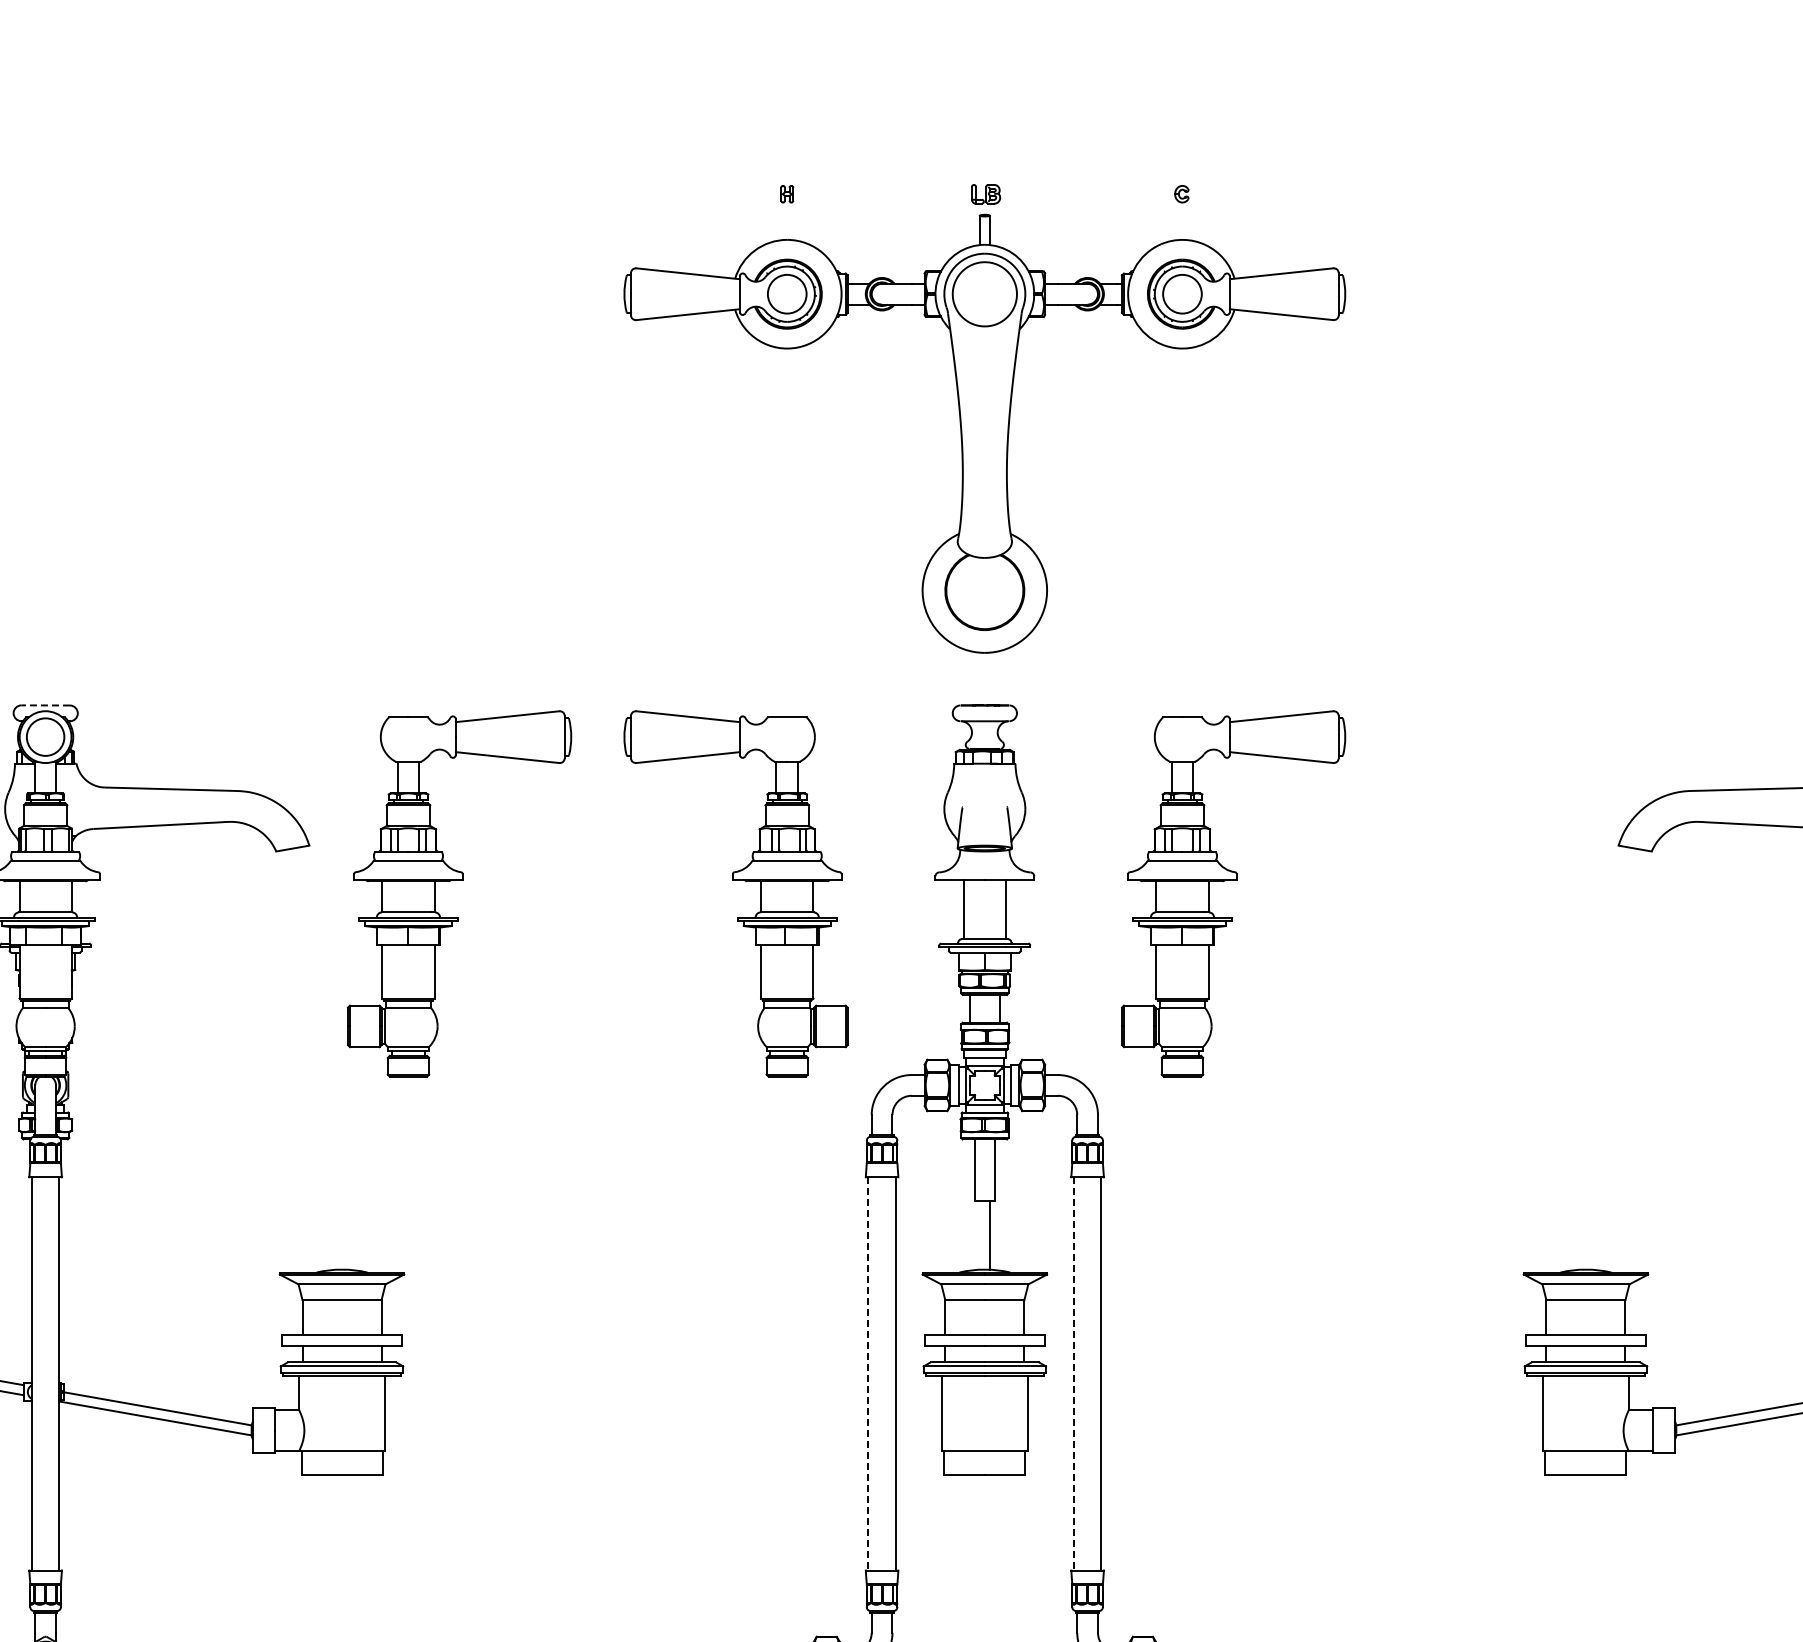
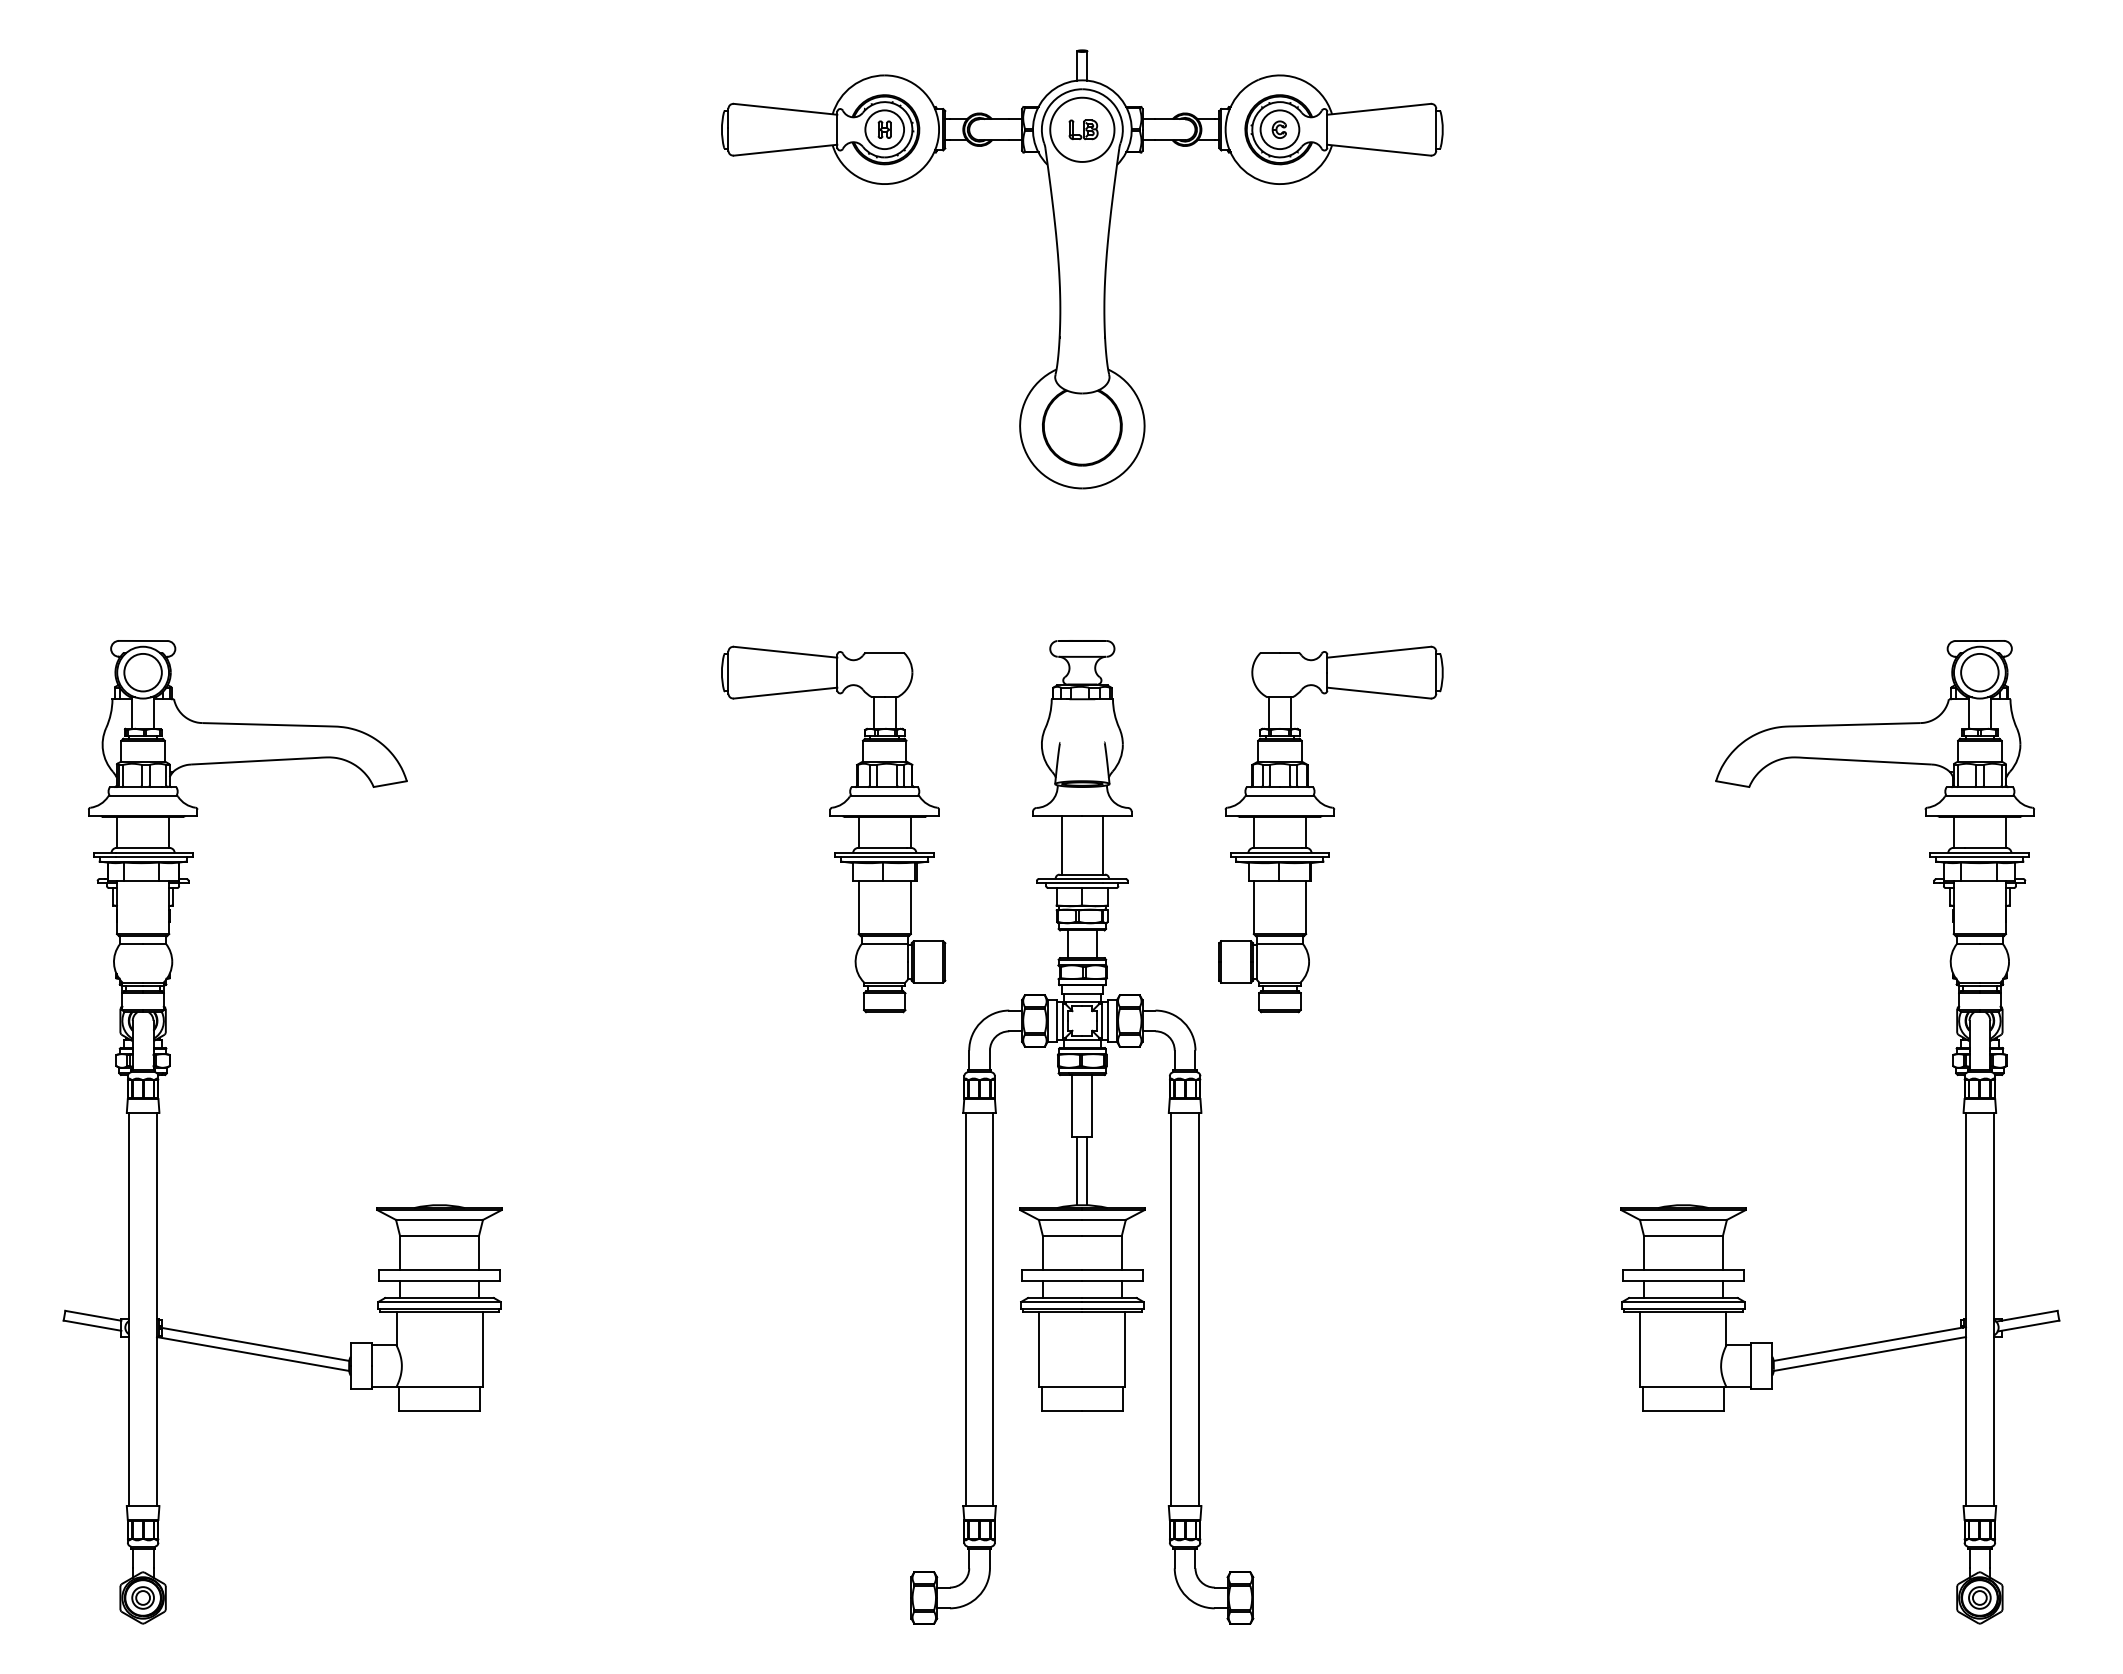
part: (985, 433) -> (1082, 269), moved
line: (45, 704) -> (142, 640), dashed -> solid
part: (459, 880) -> (556, 816), removed
line: (980, 1234) -> (1077, 1170), added
line: (868, 1373) -> (965, 1309), dashed -> solid
line: (1074, 1373) -> (1171, 1309), dashed -> solid

